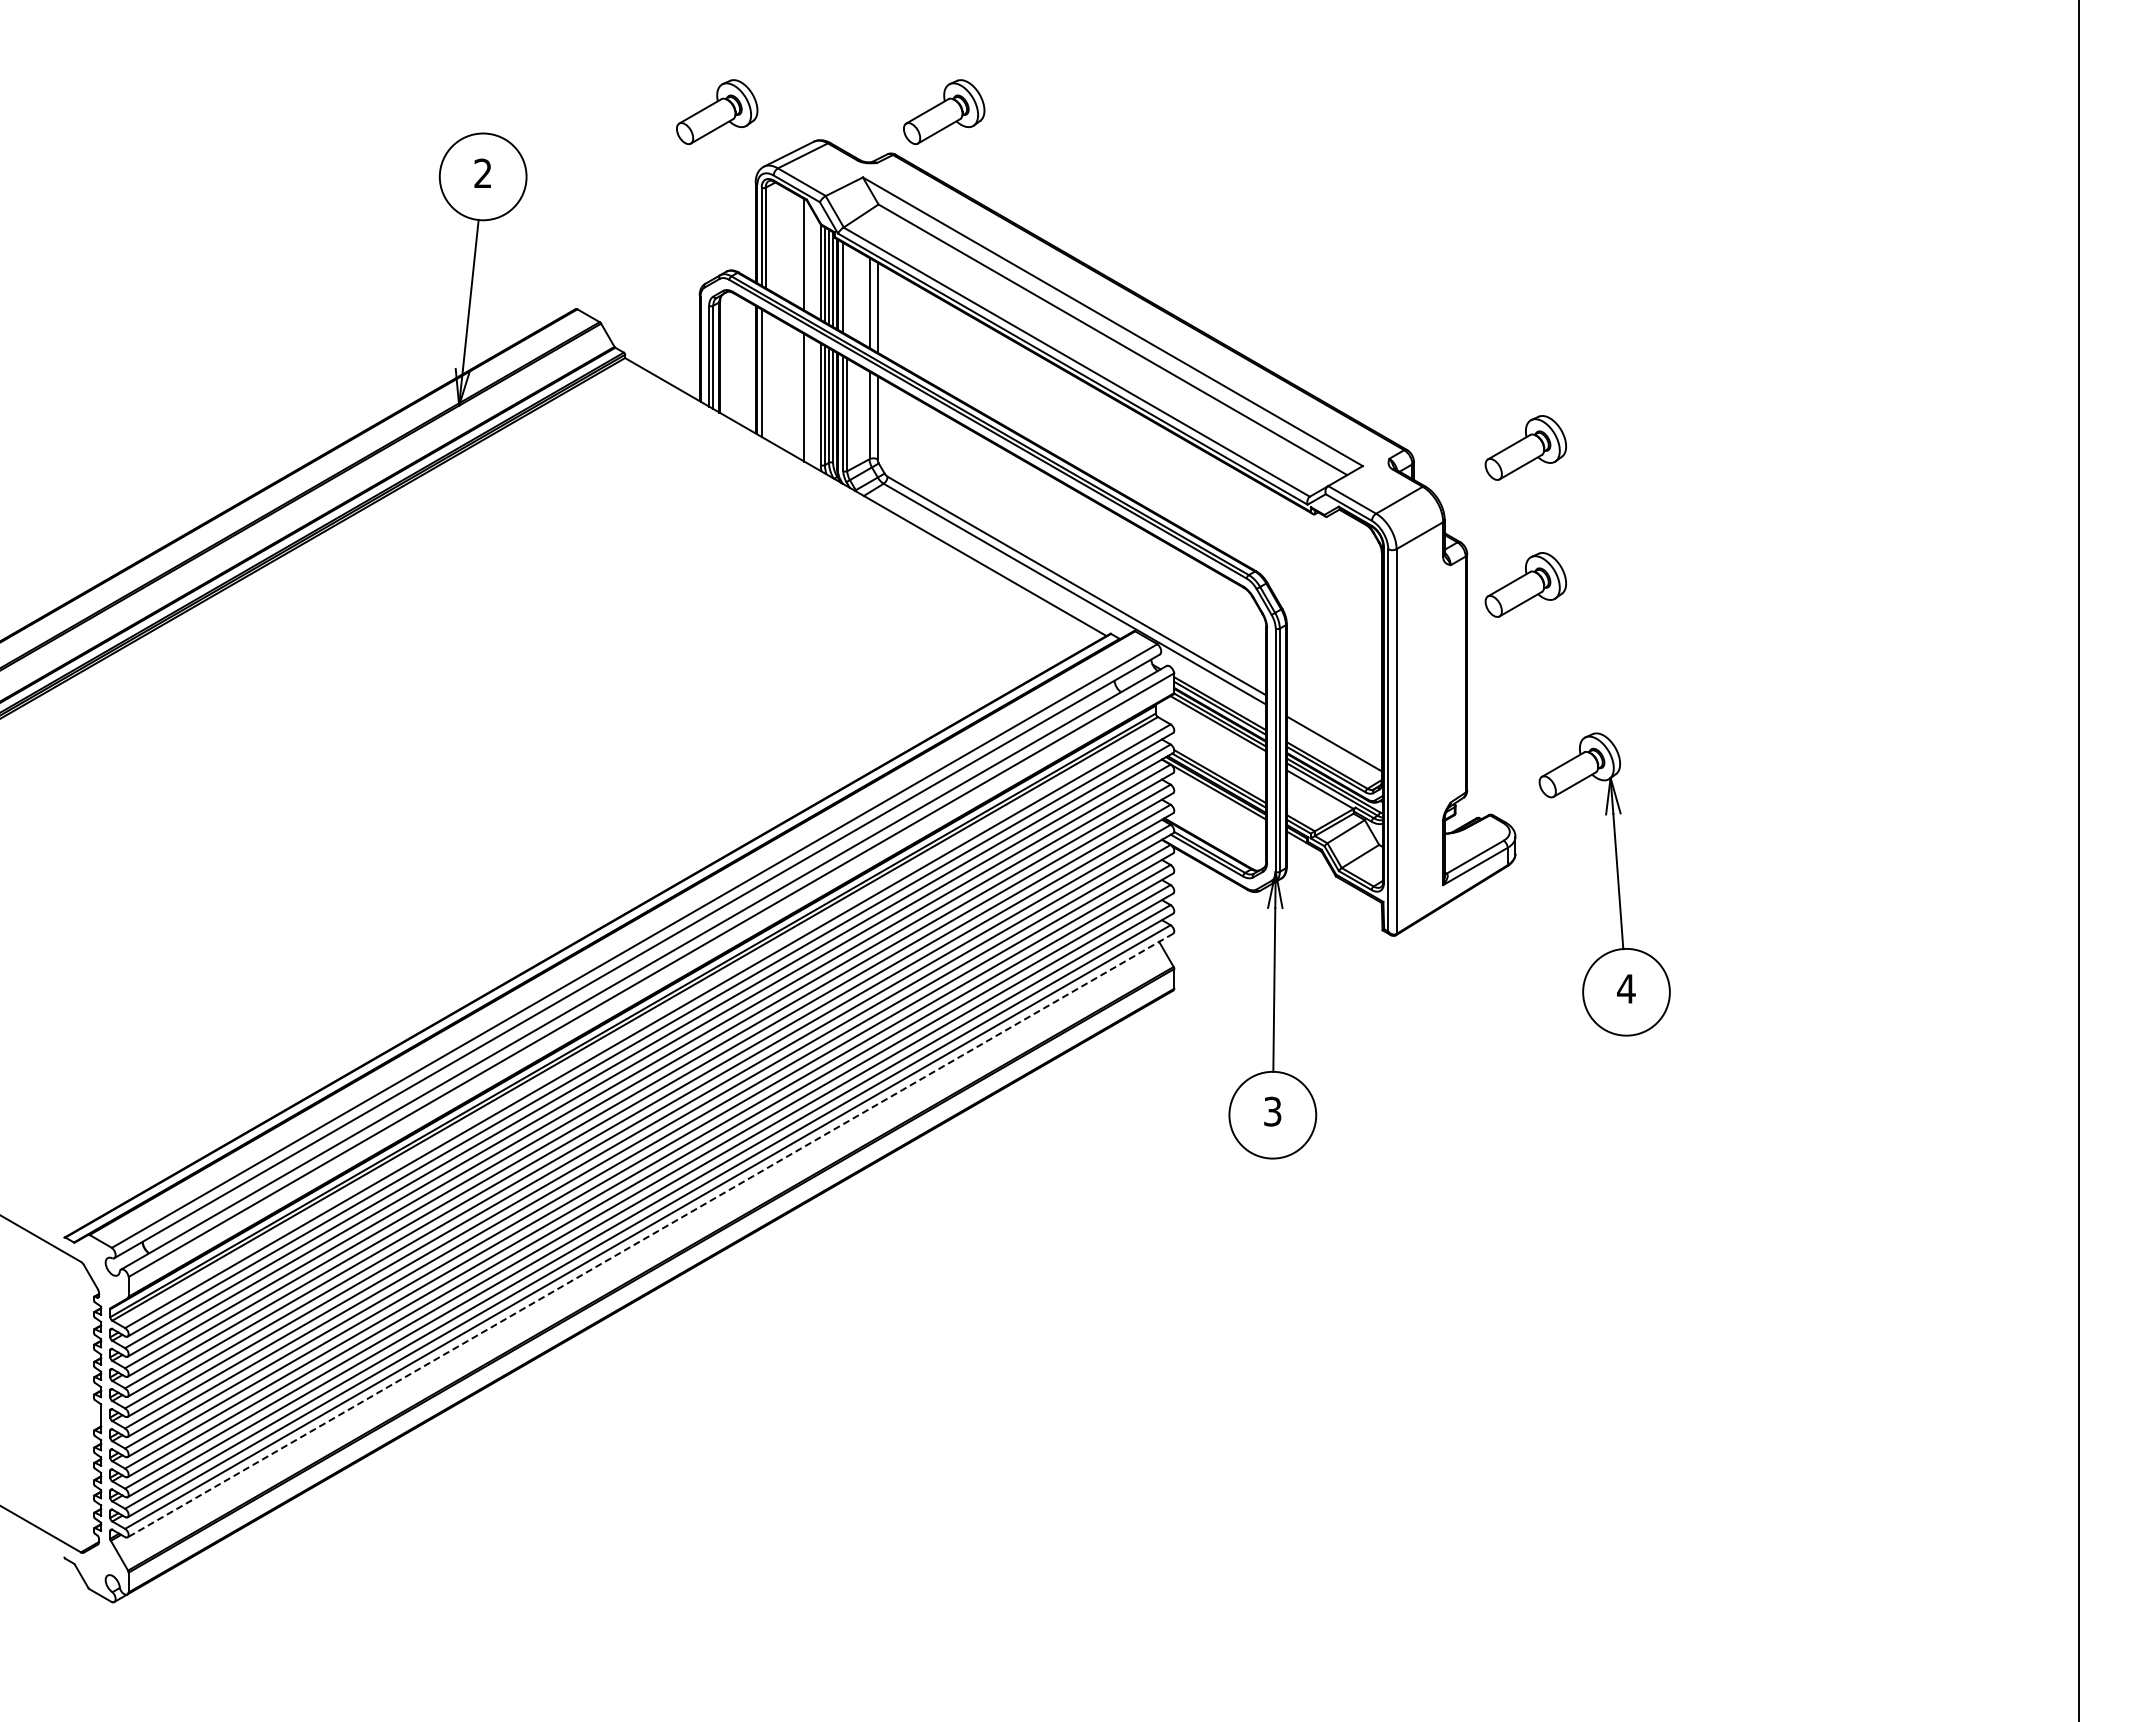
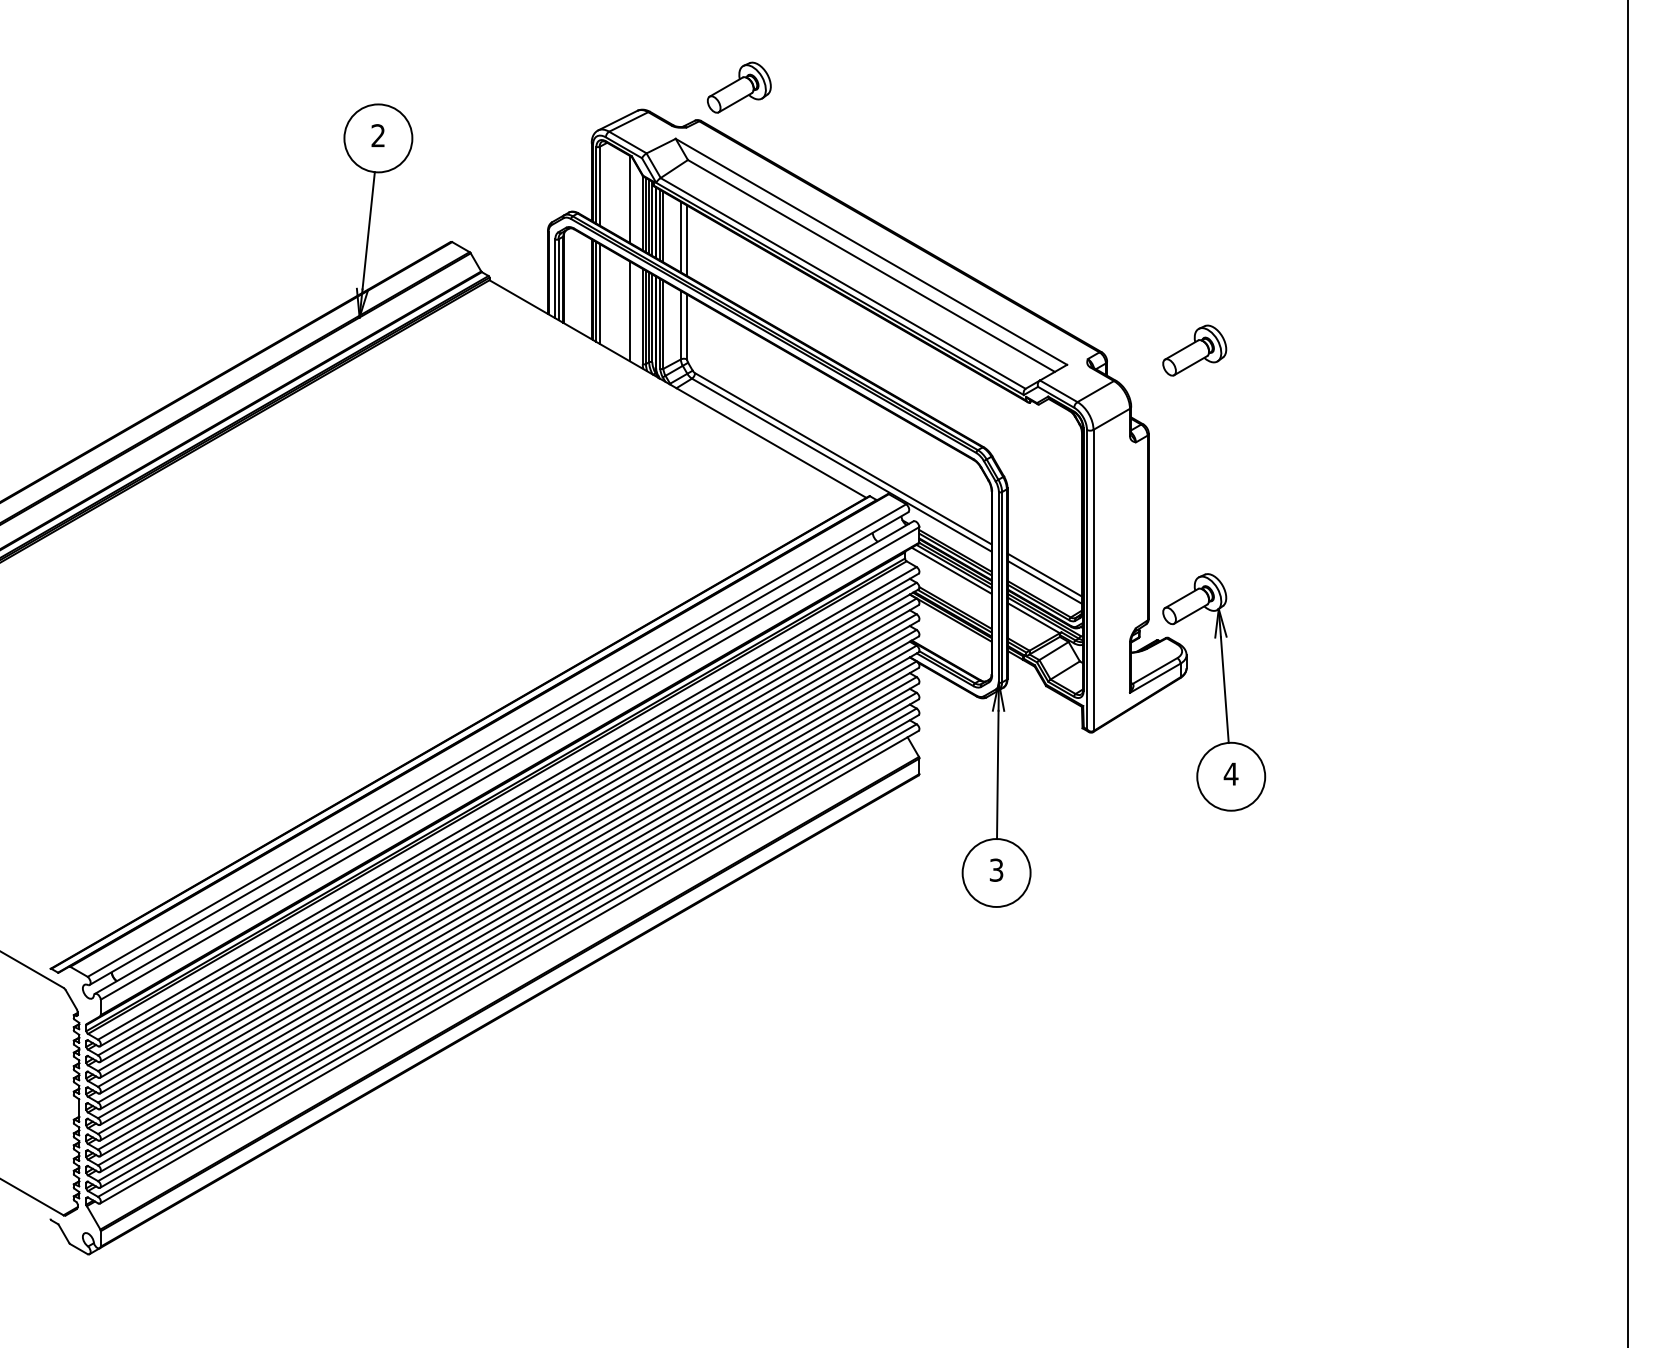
part: (717, 111) -> (561, 87), removed
line: (847, 290) -> (663, 227), added
line: (765, 375) -> (599, 293), added
part: (1525, 584) -> (1194, 457), removed
line: (1215, 728) -> (951, 570), added
line: (1333, 734) -> (1044, 574), added
part: (1617, 884) -> (1224, 692), moved
line: (650, 1235) -> (509, 967), dashed -> solid

